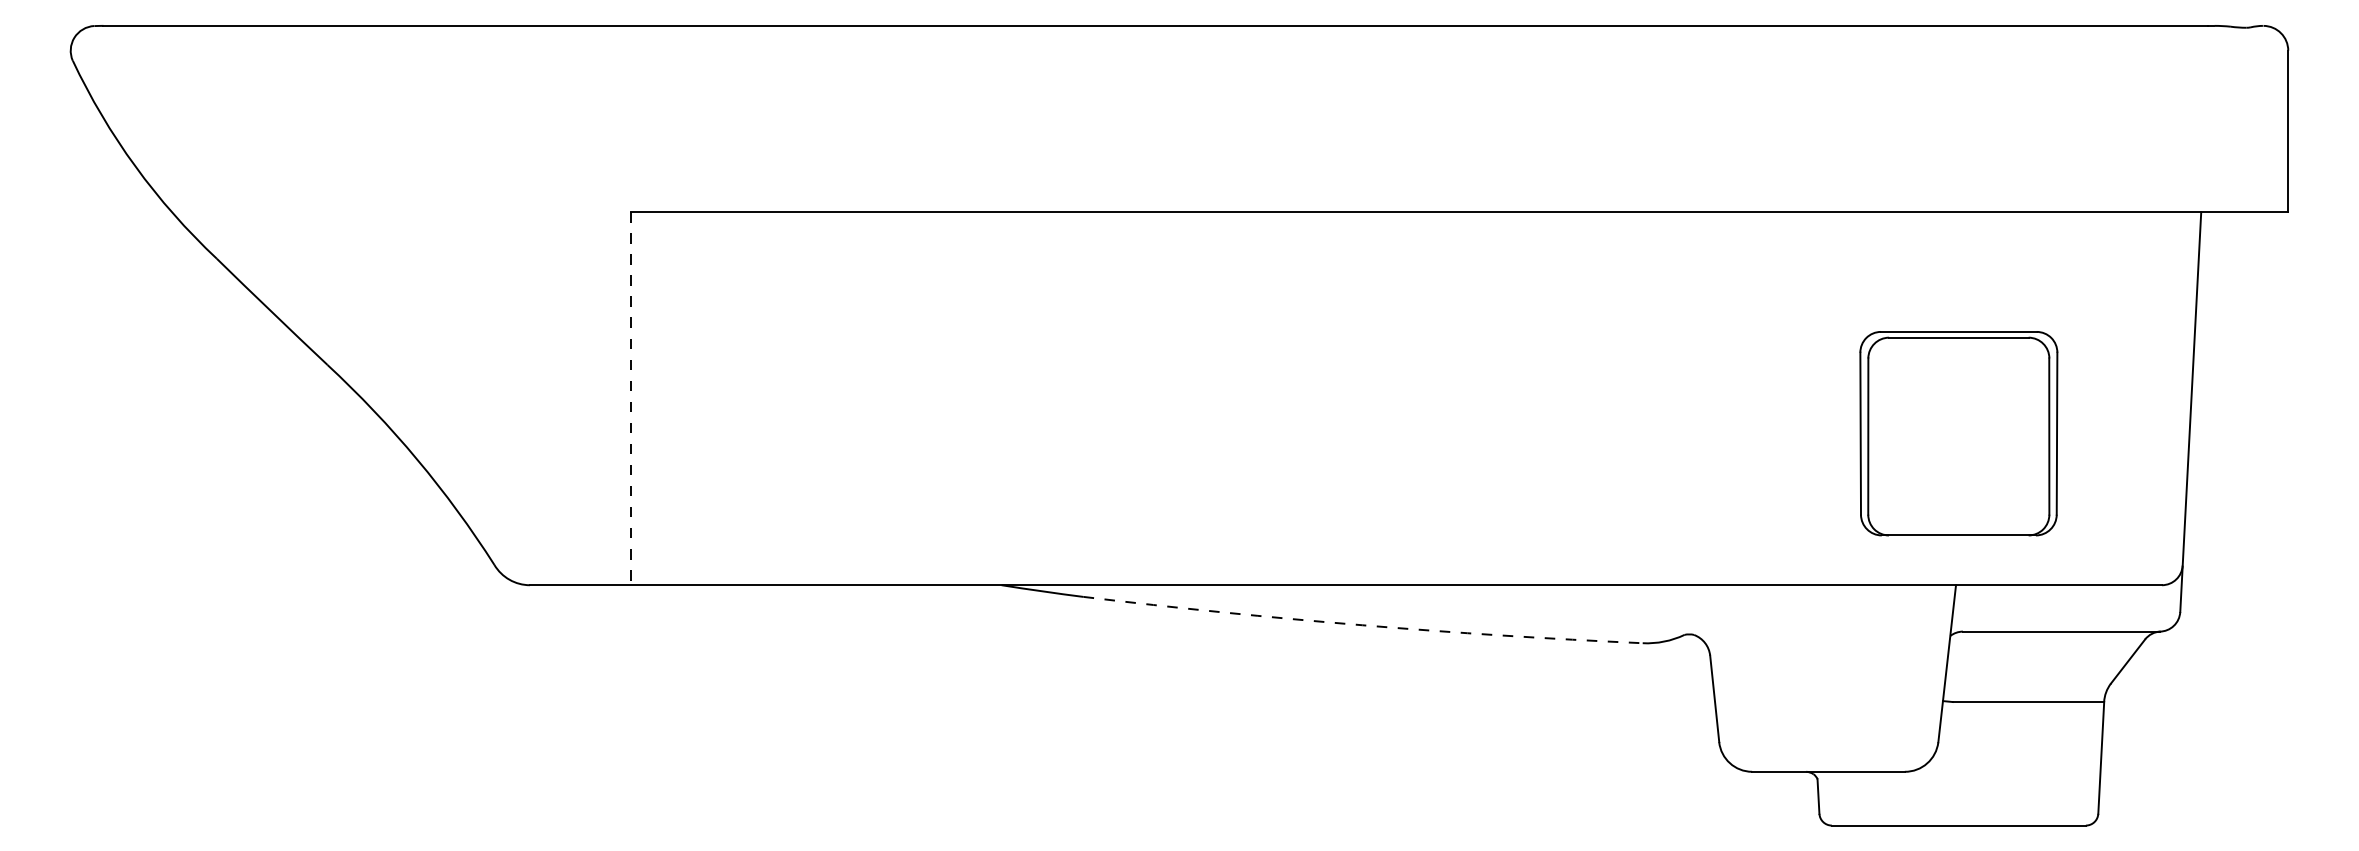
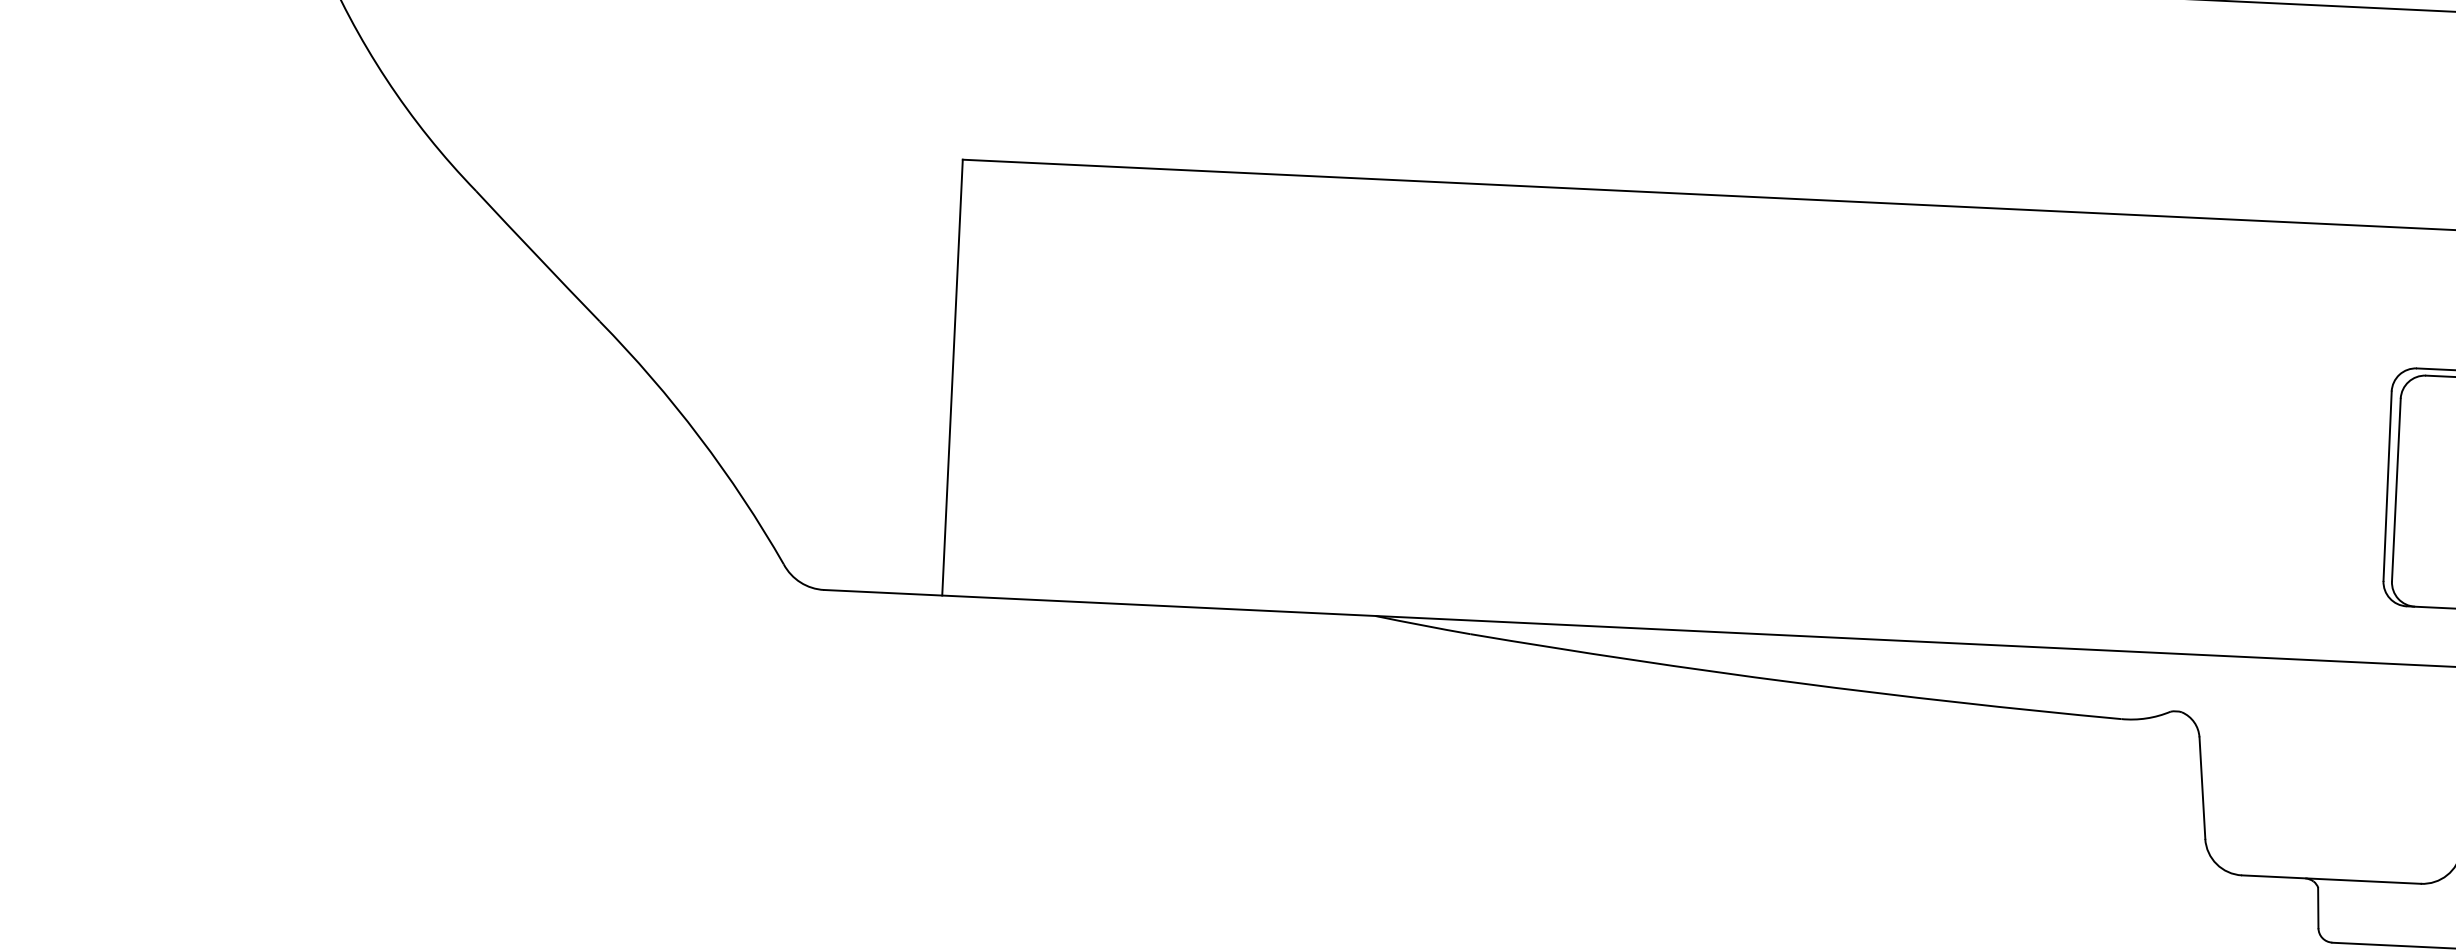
line: (631, 399) -> (953, 378), dashed -> solid
arc: (1362, 625) -> (1794, 682), dashed -> solid

